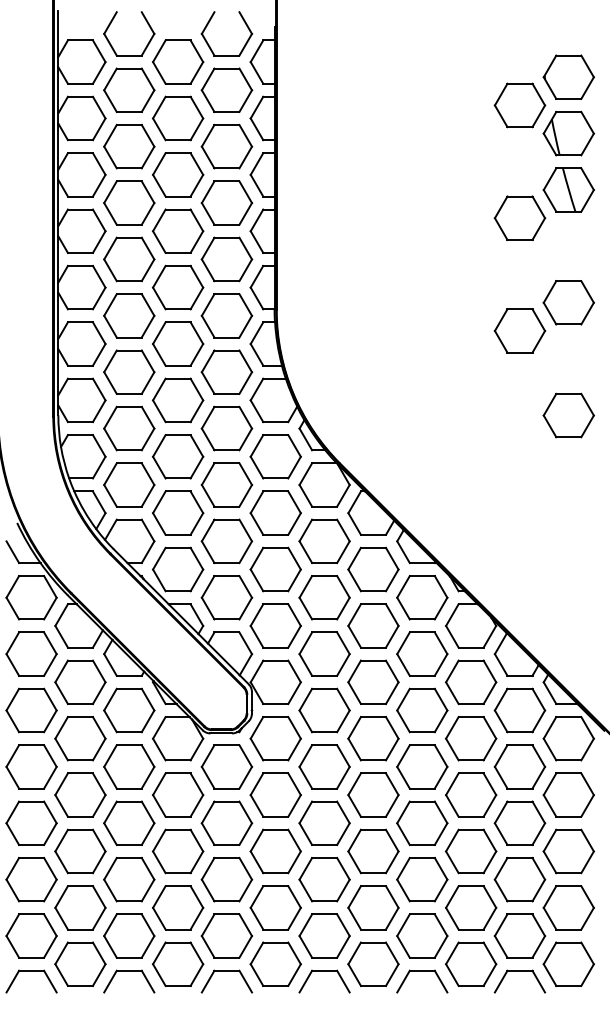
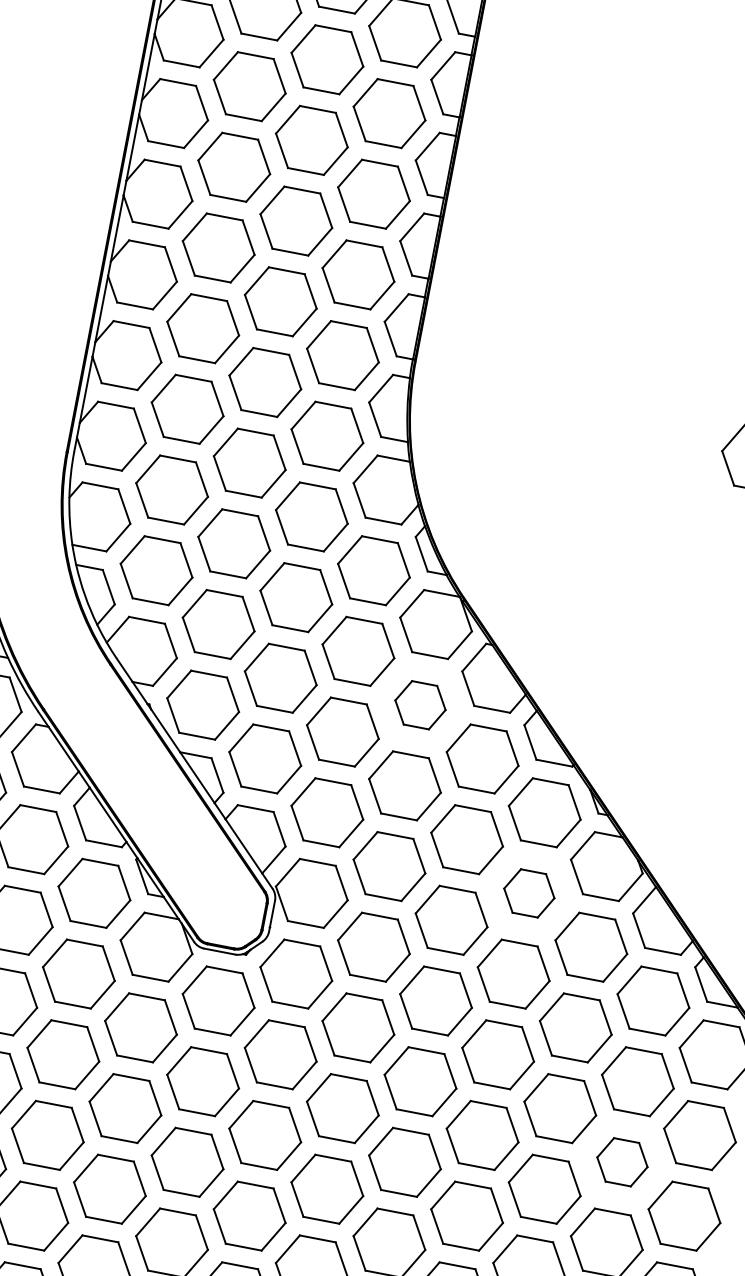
part: (324, 541) -> (420, 705), size x0.7
part: (422, 653) -> (529, 892), size x0.7
part: (519, 822) -> (621, 1161), size x0.7

